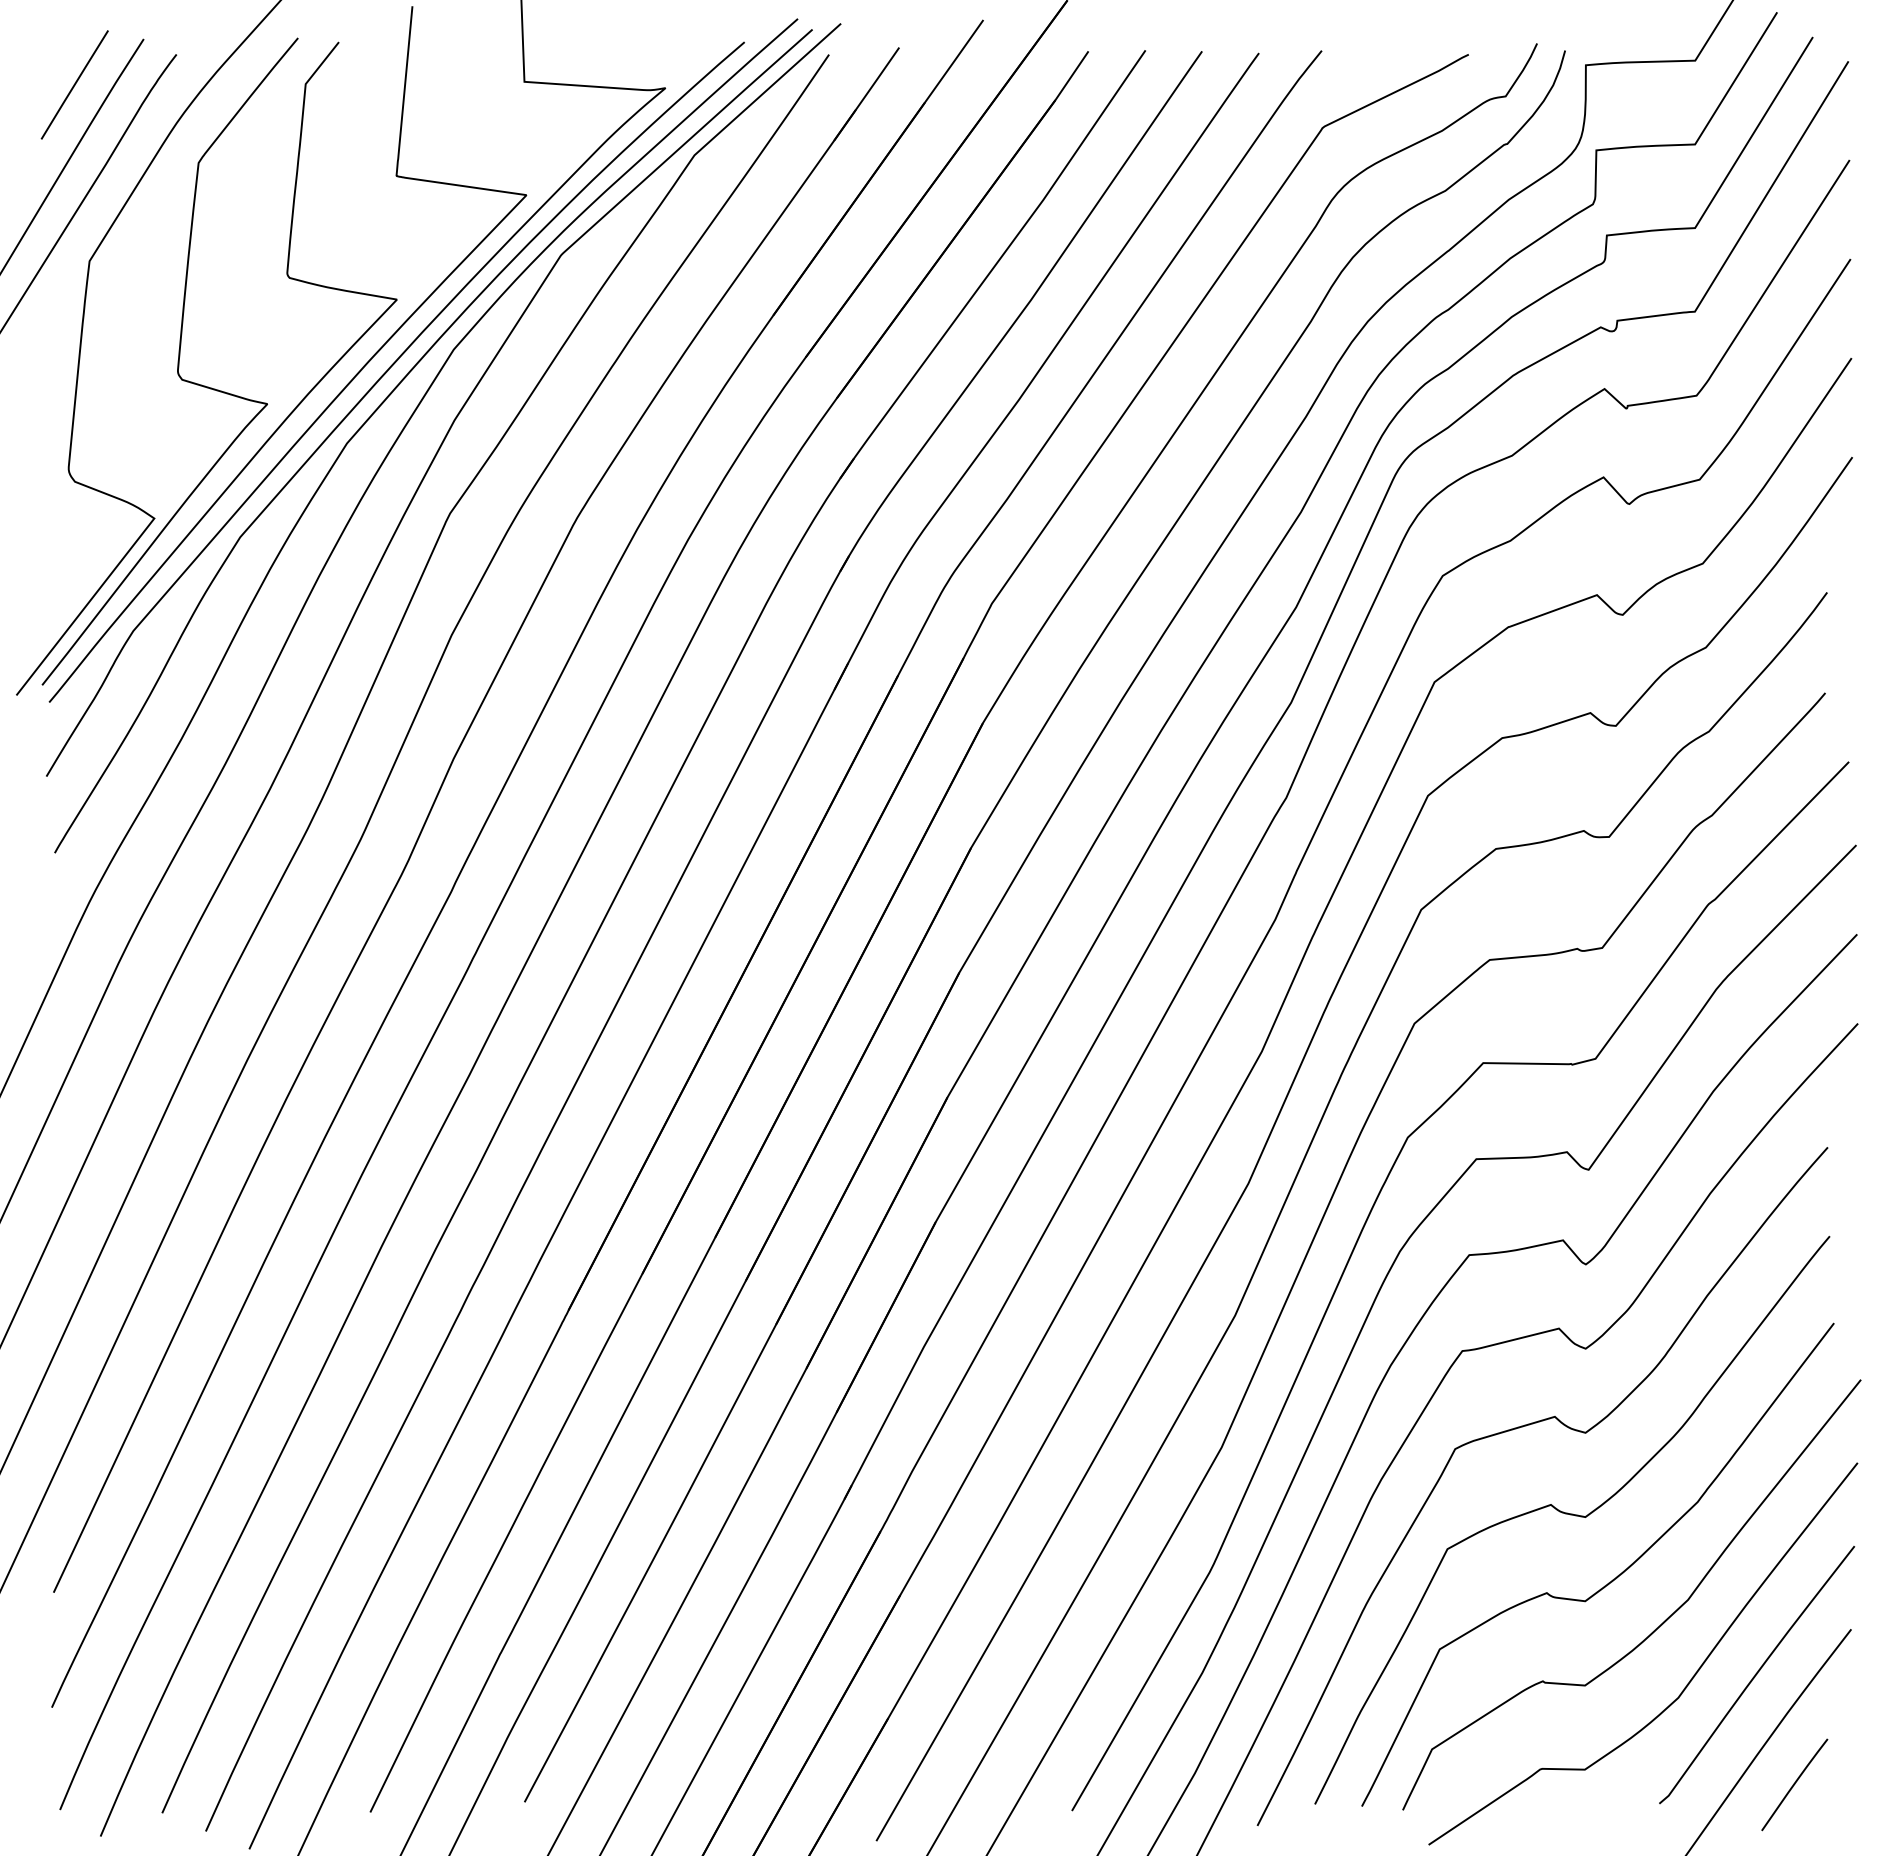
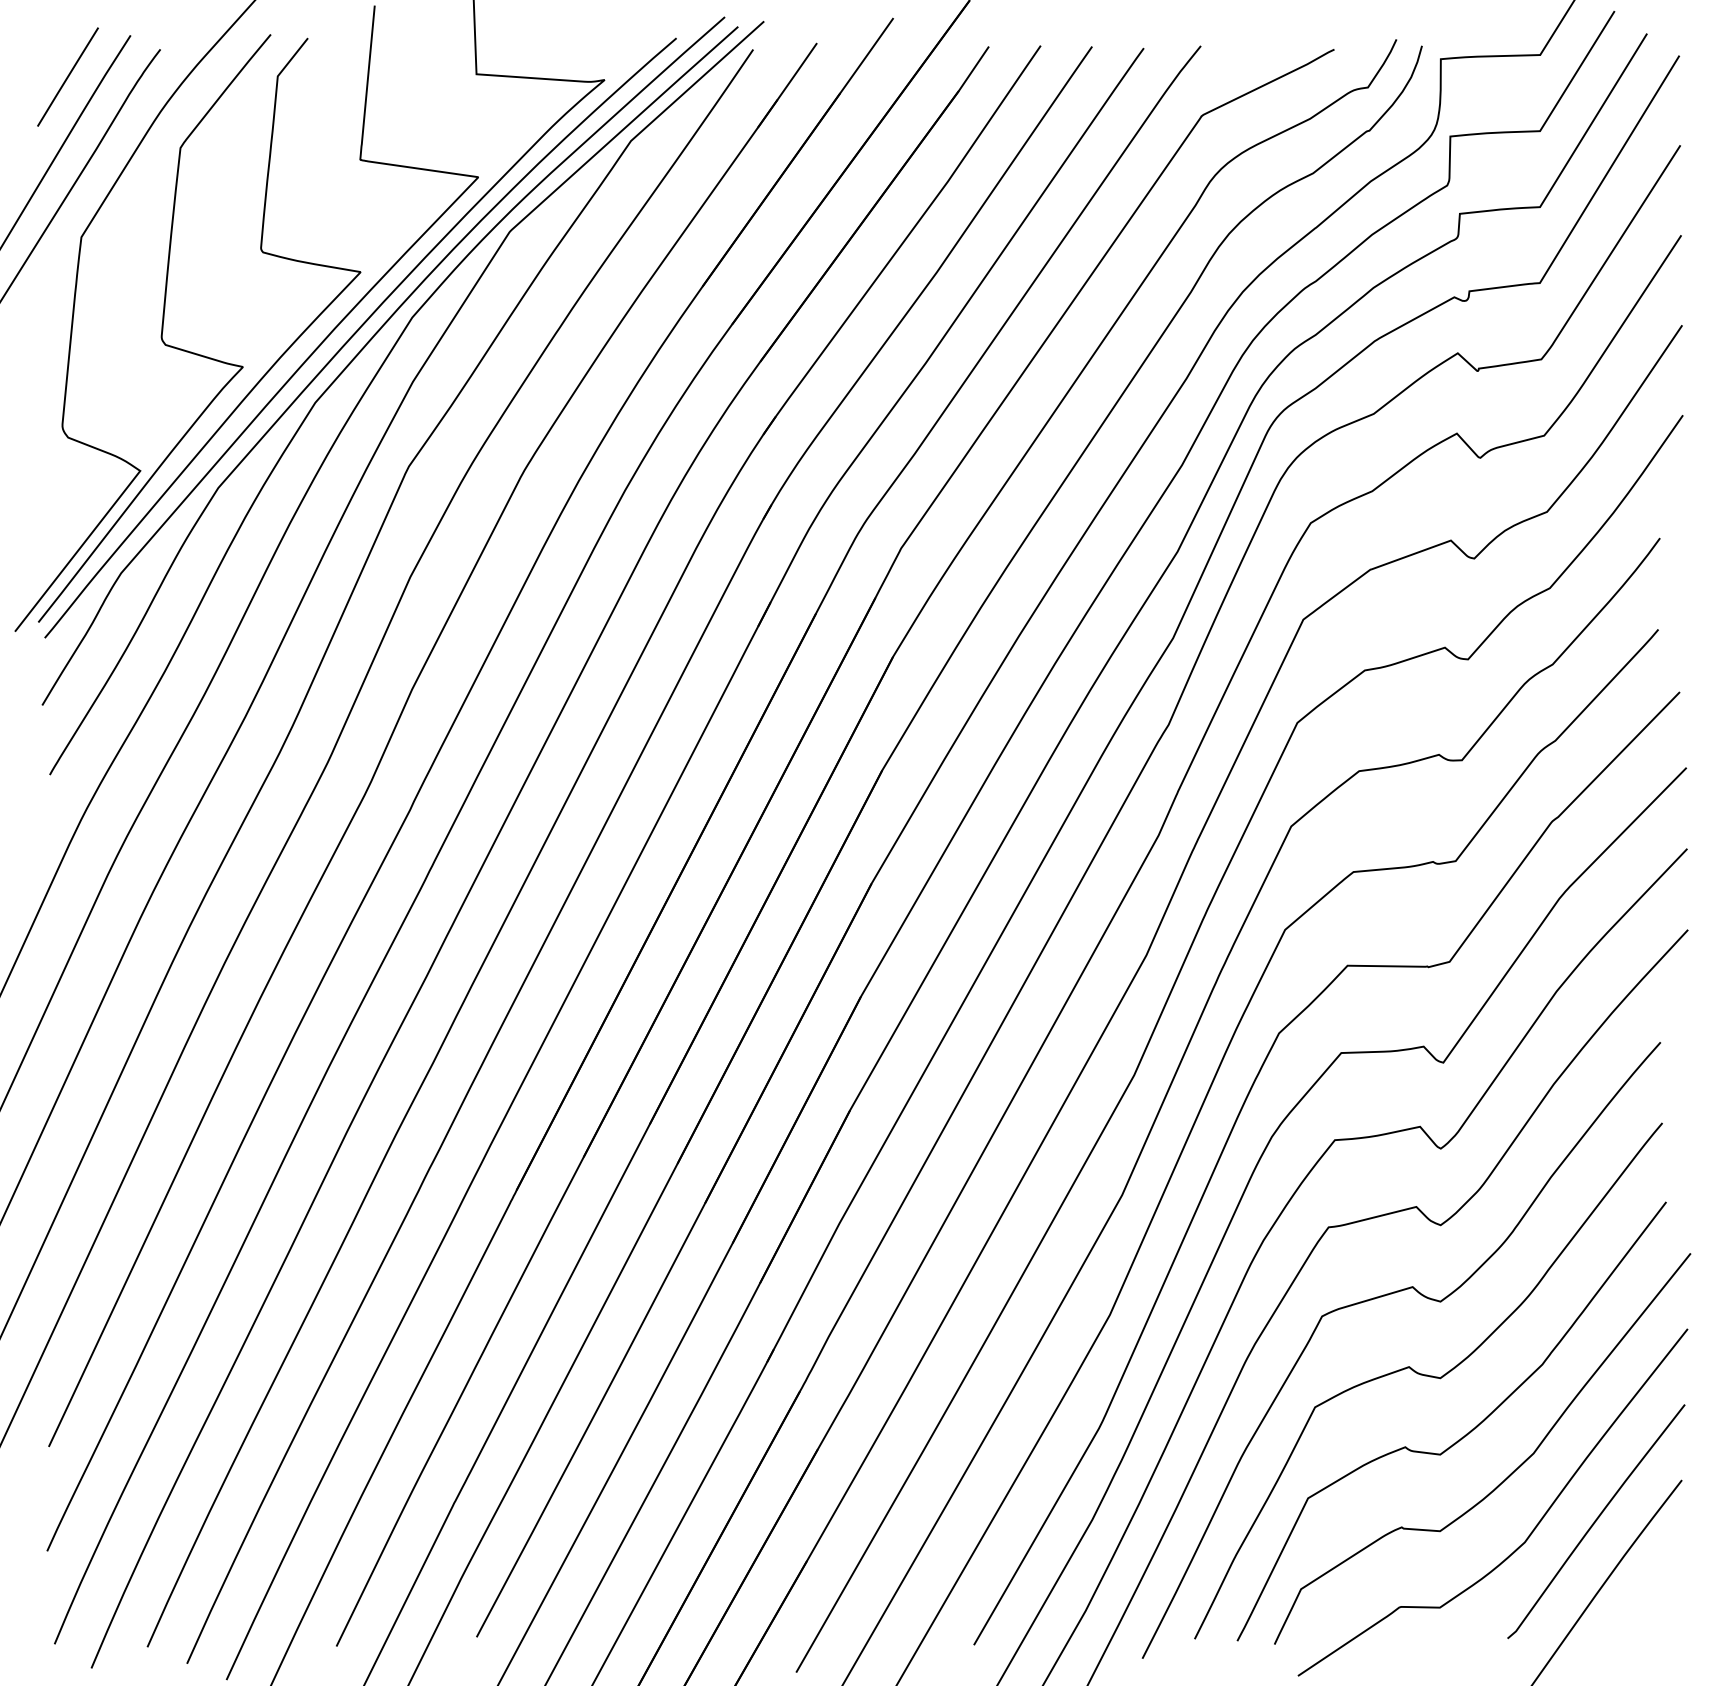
curve: (1794, 1784) -> (1630, 1621), removed

